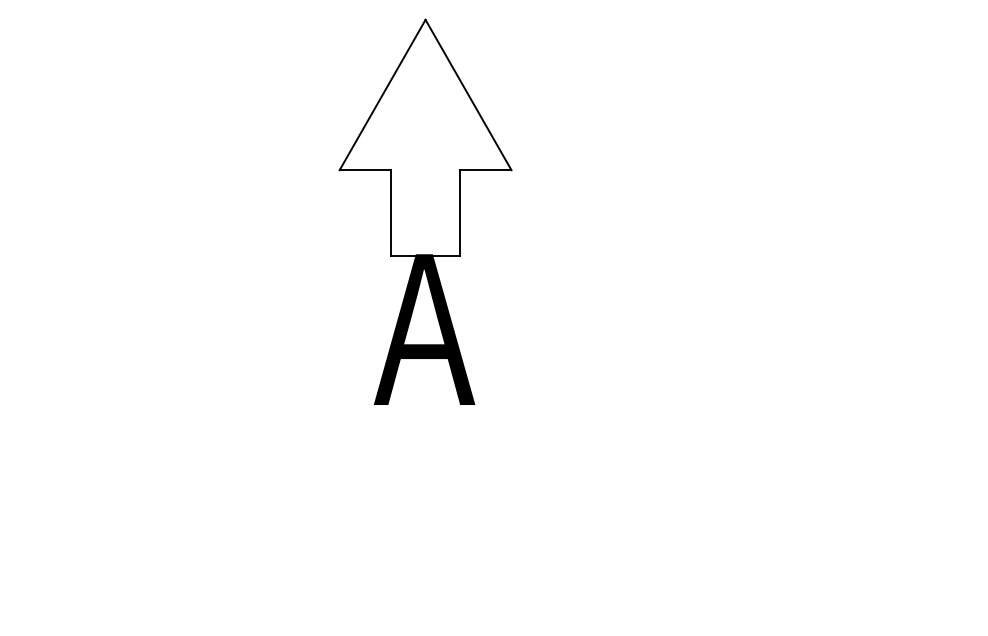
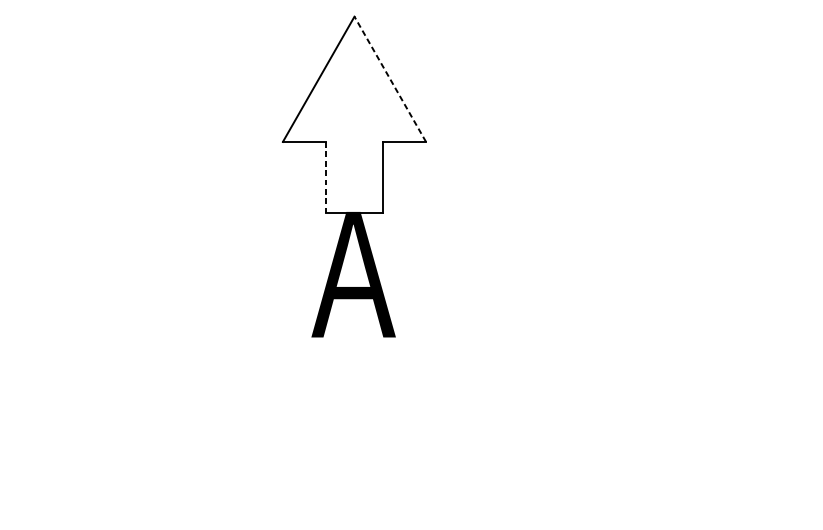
line: (468, 95) -> (390, 79), solid -> dashed
line: (391, 213) -> (326, 177), solid -> dashed

